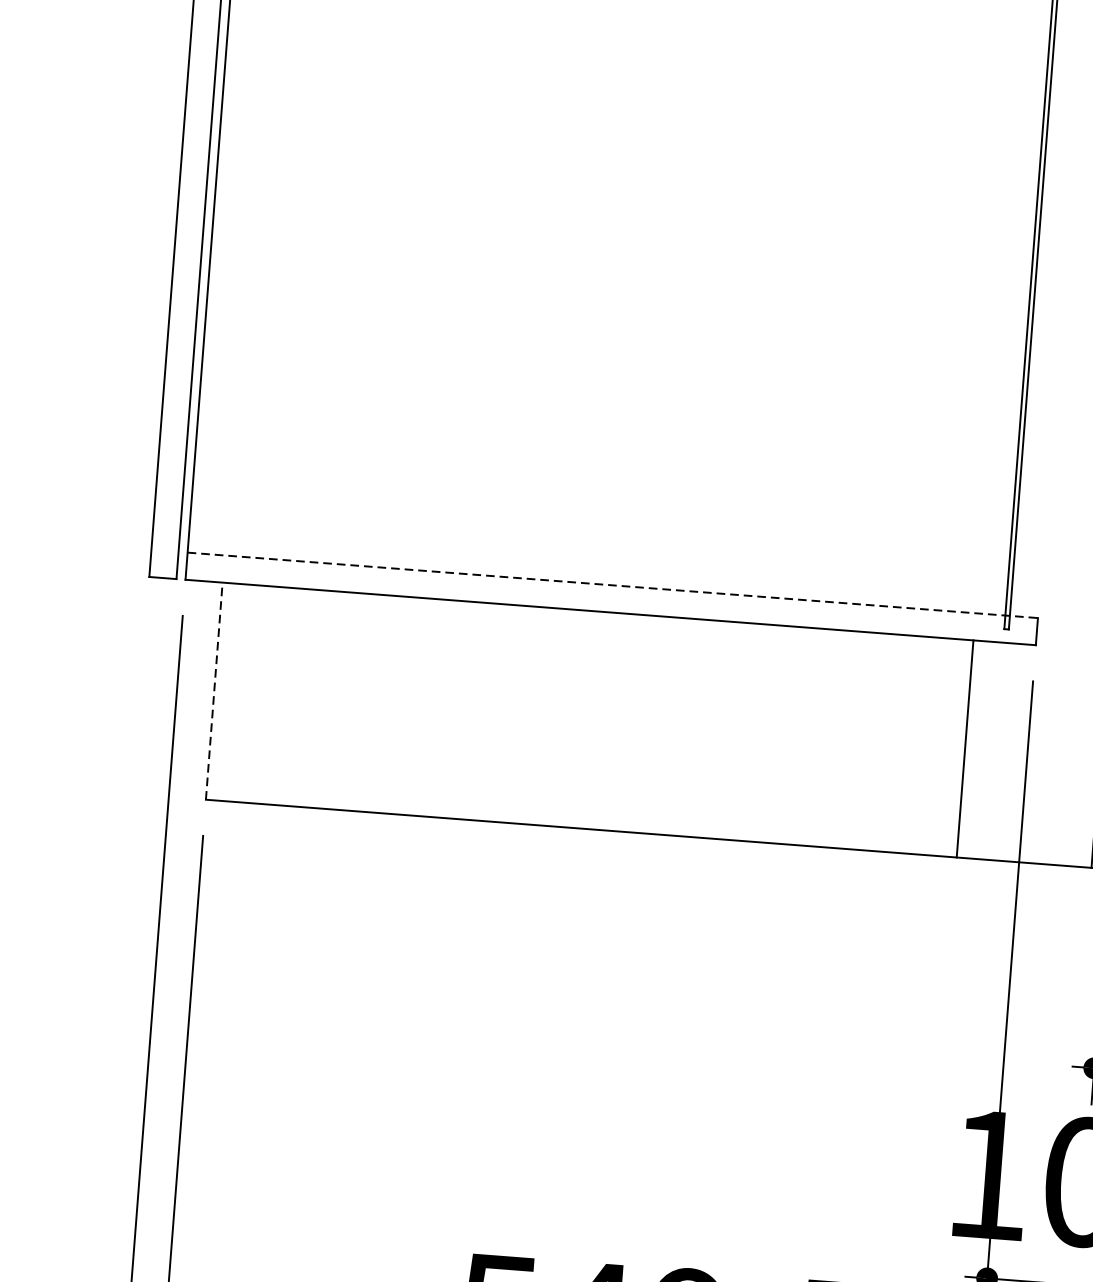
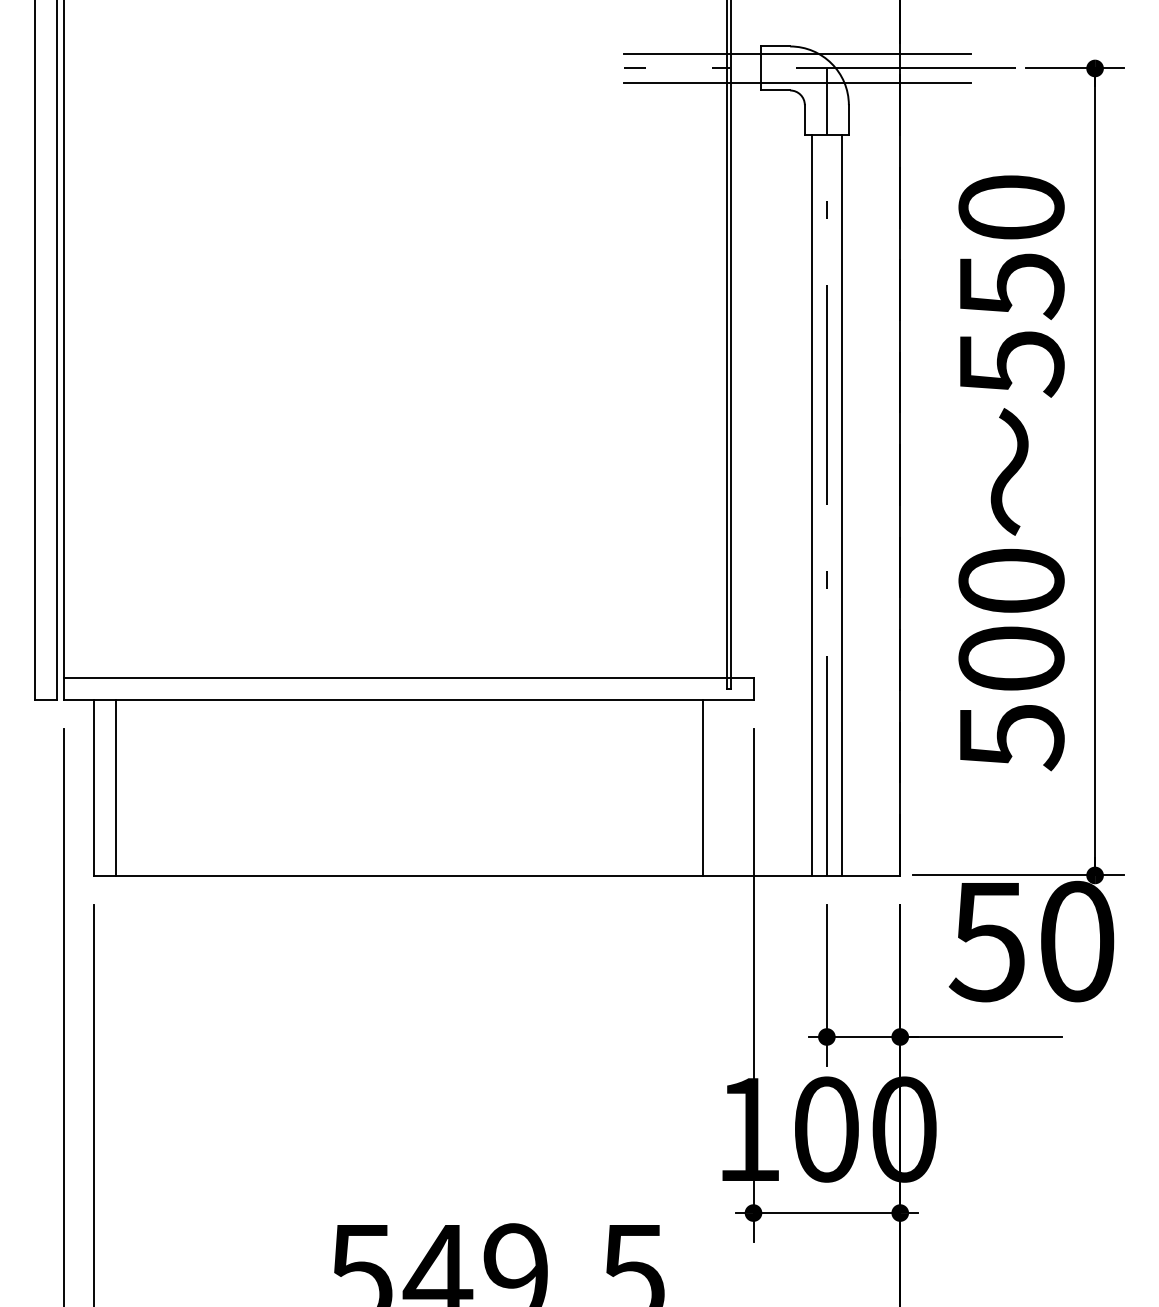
line: (612, 585) -> (408, 677), dashed -> solid
line: (213, 691) -> (93, 787), dashed -> solid
line: (240, 693) -> (115, 787), added

